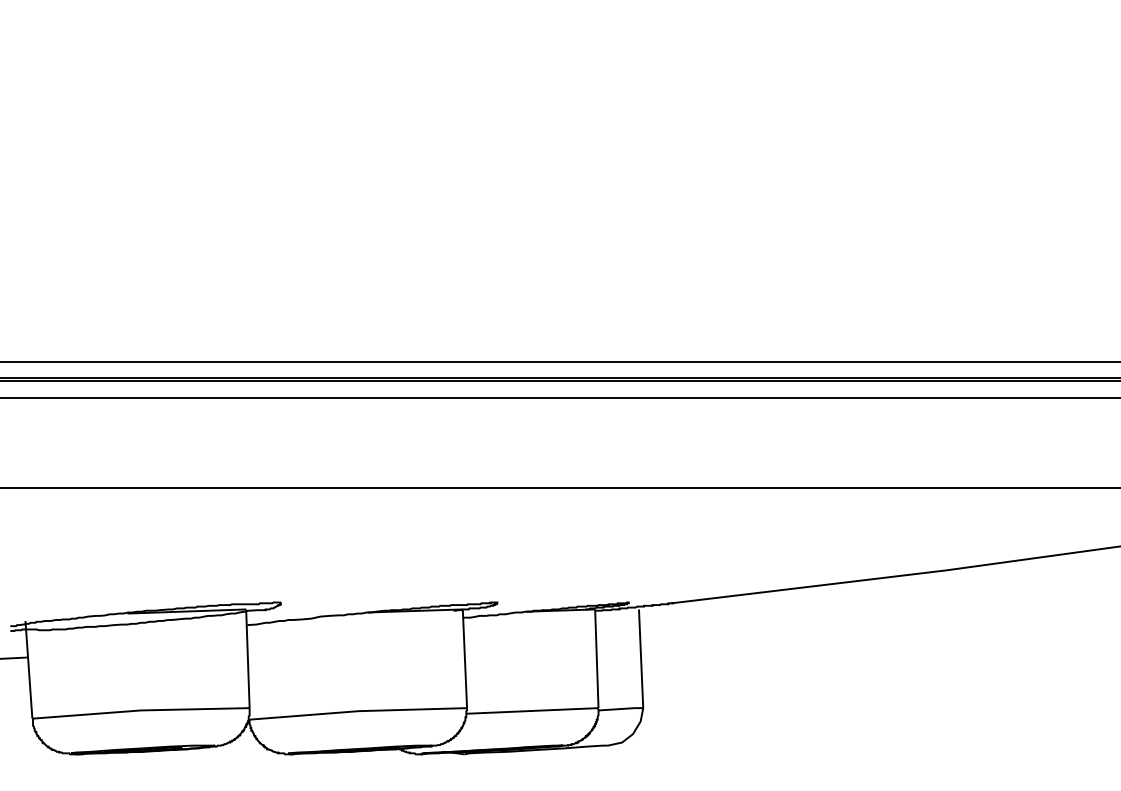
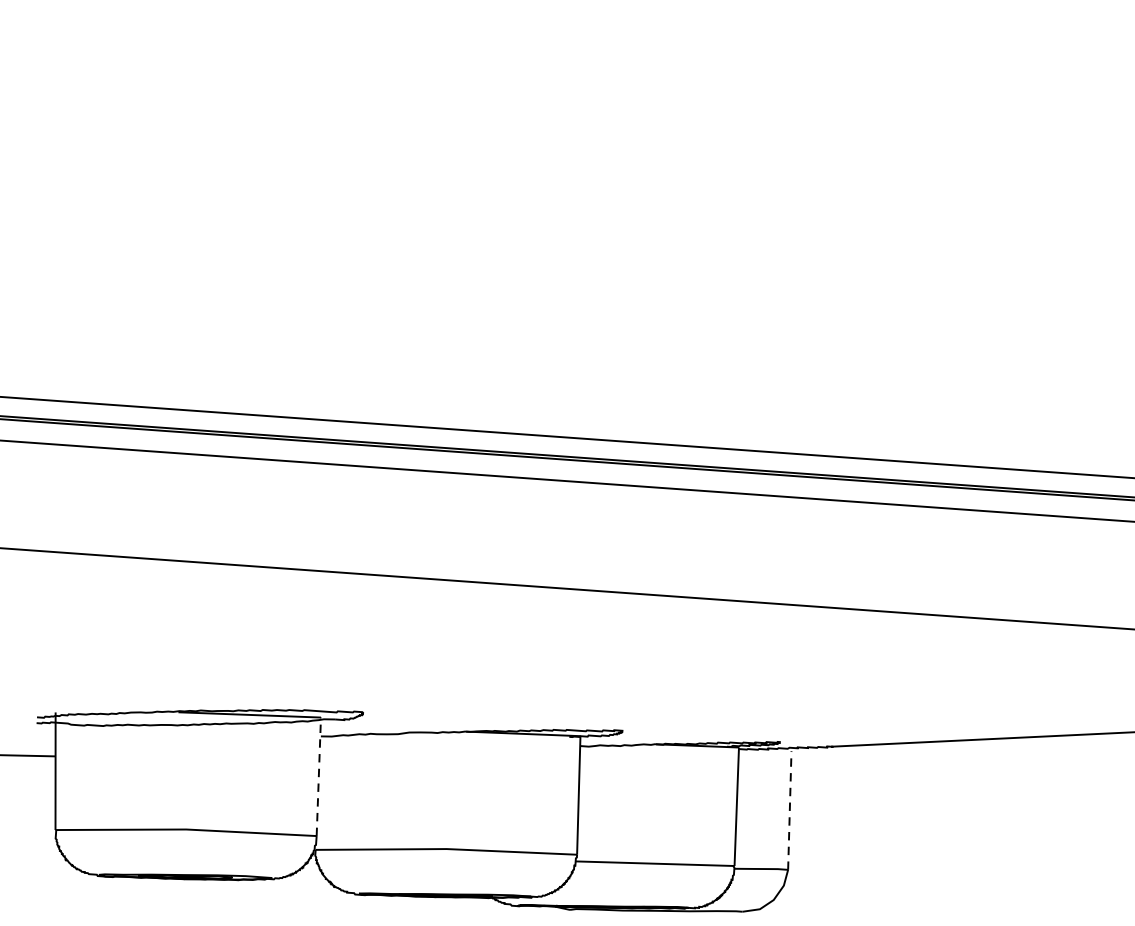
line: (247, 658) -> (318, 776), solid -> dashed
line: (641, 658) -> (790, 810), solid -> dashed

